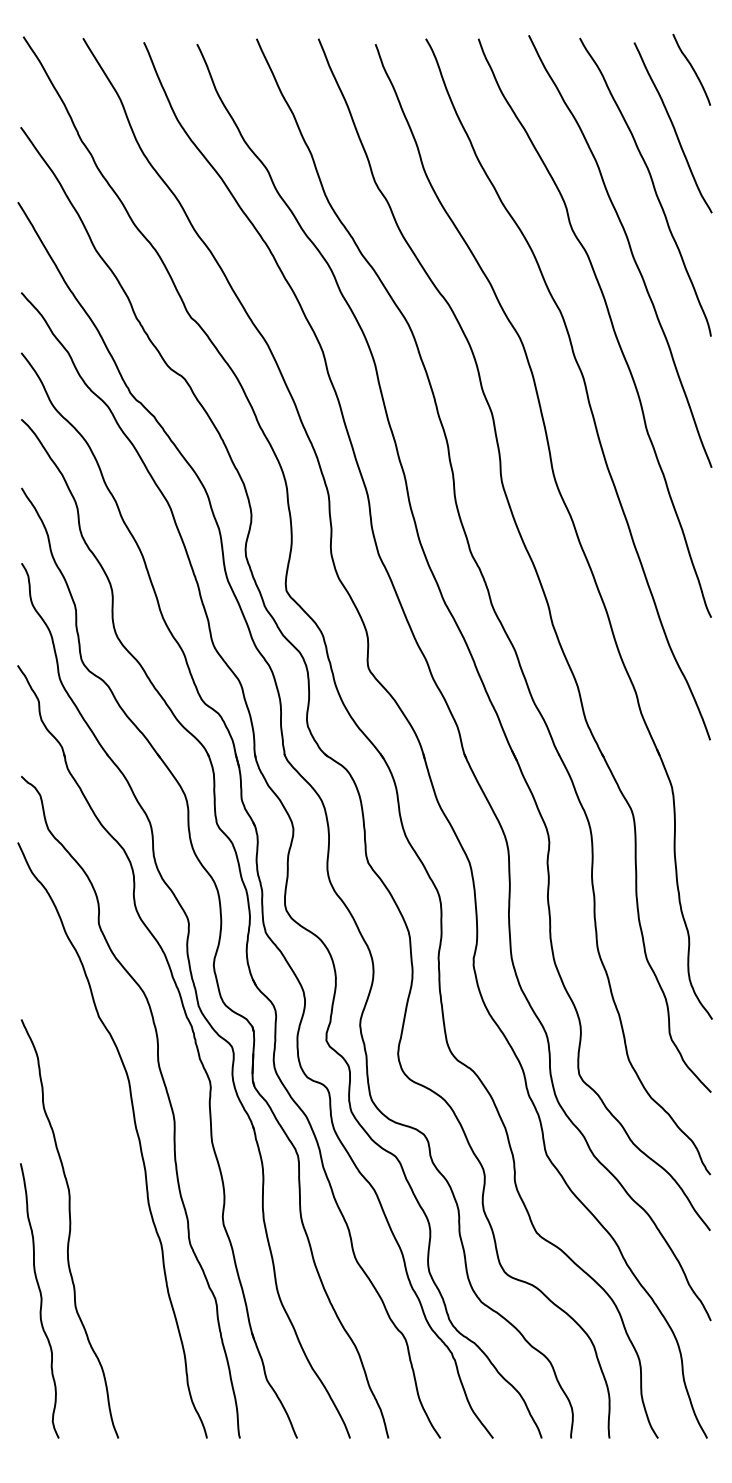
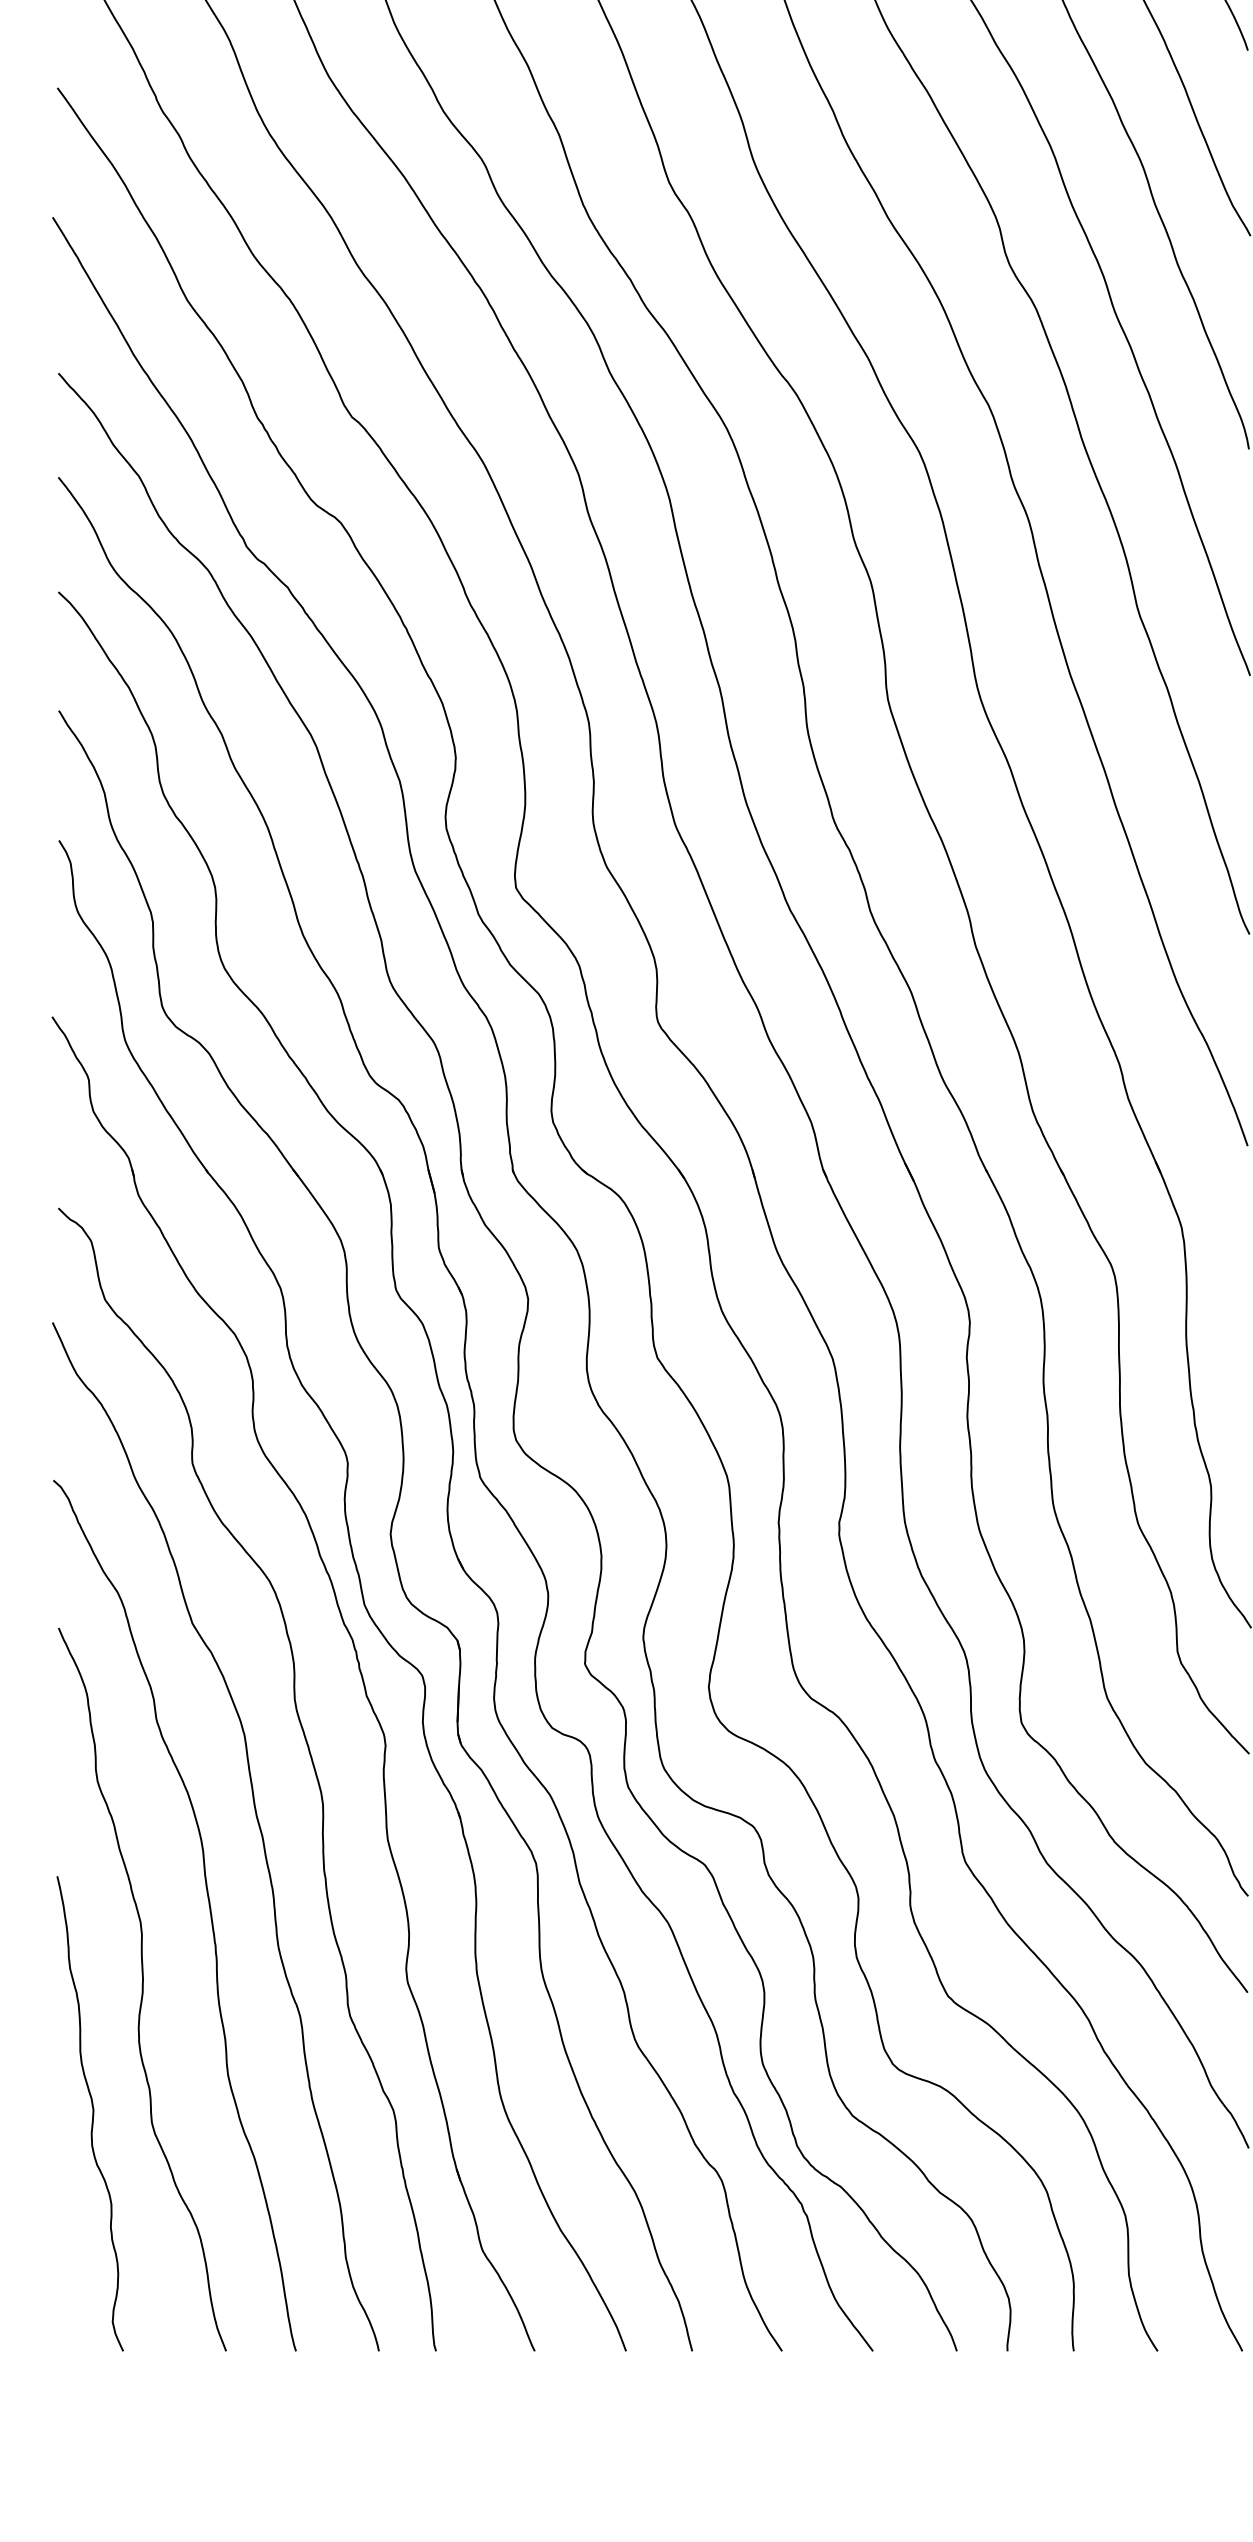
curve: (108, 1185) -> (208, 1914), added

